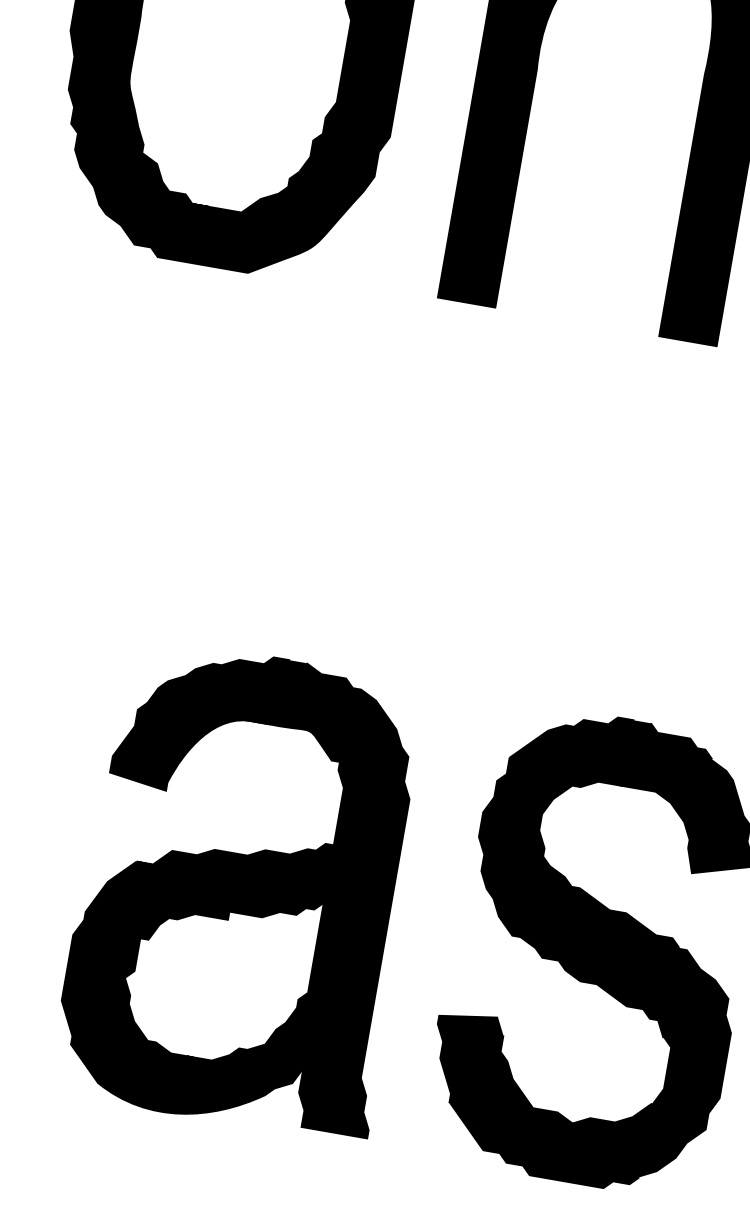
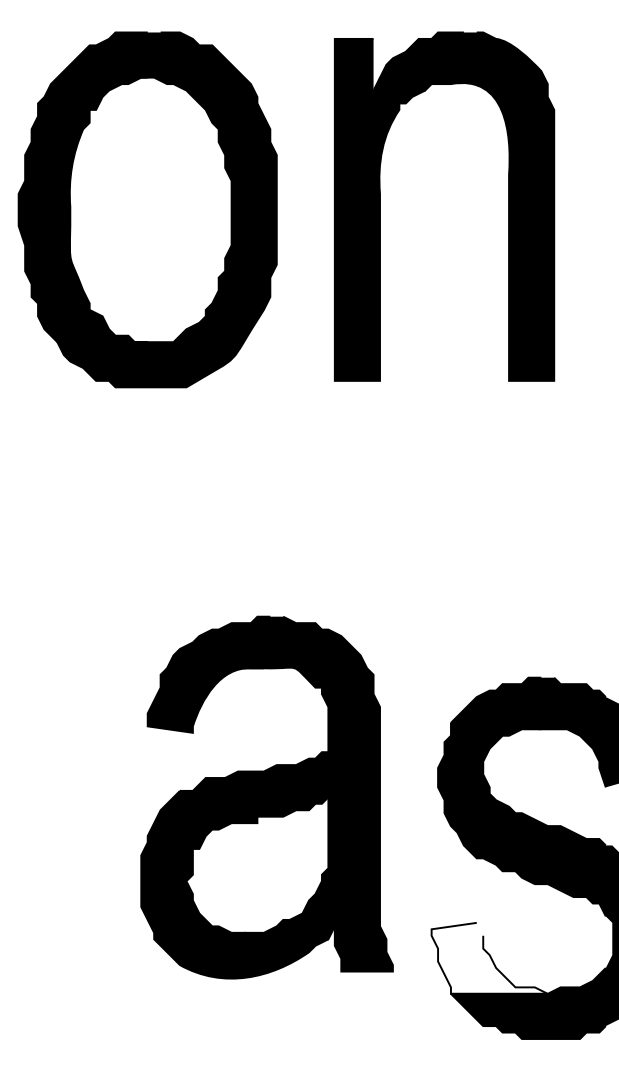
part: (245, 889) -> (266, 797), moved
fill: (506, 1064) -> (489, 957), removed

